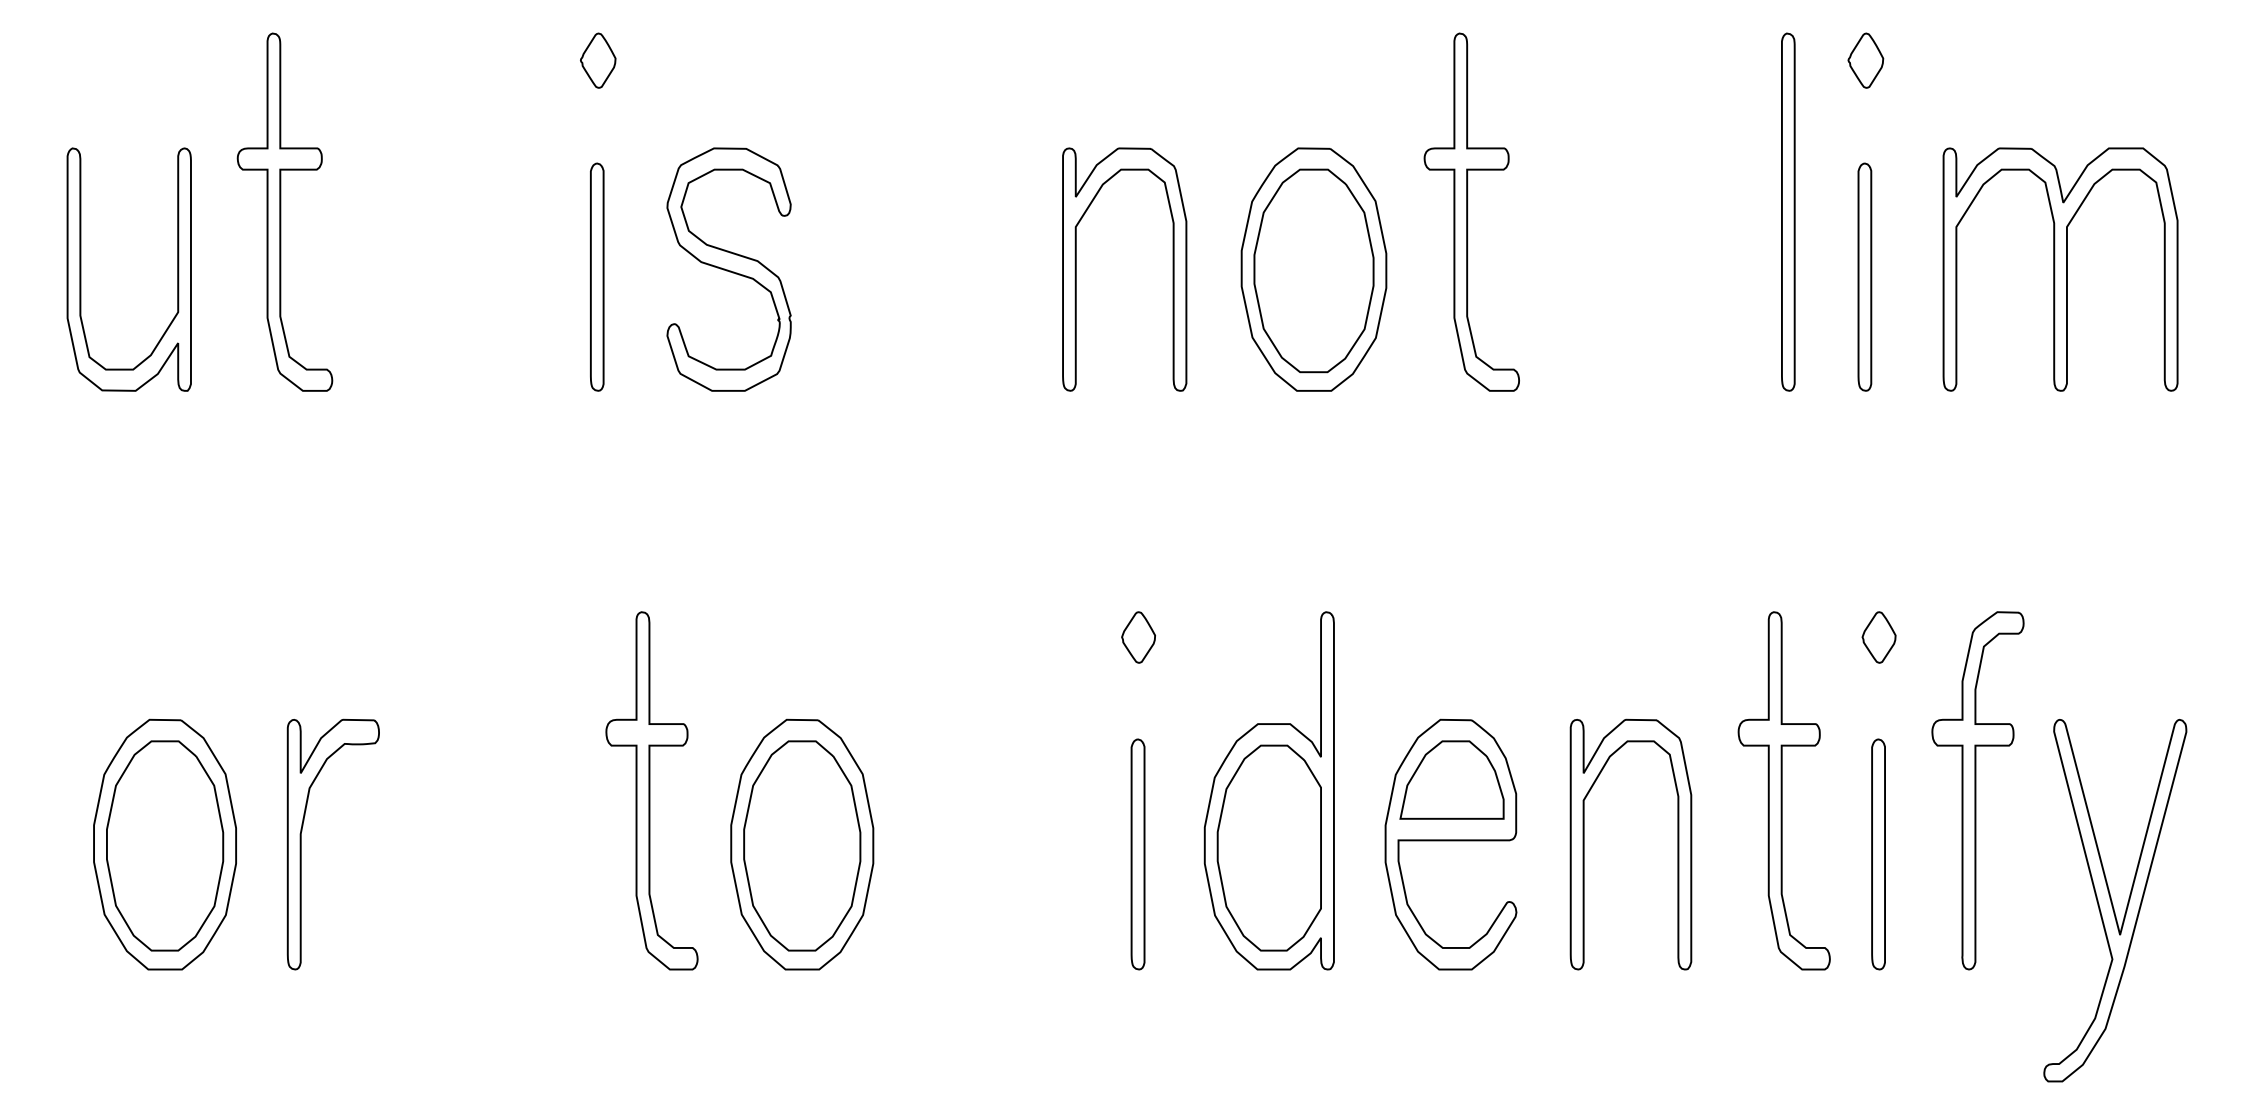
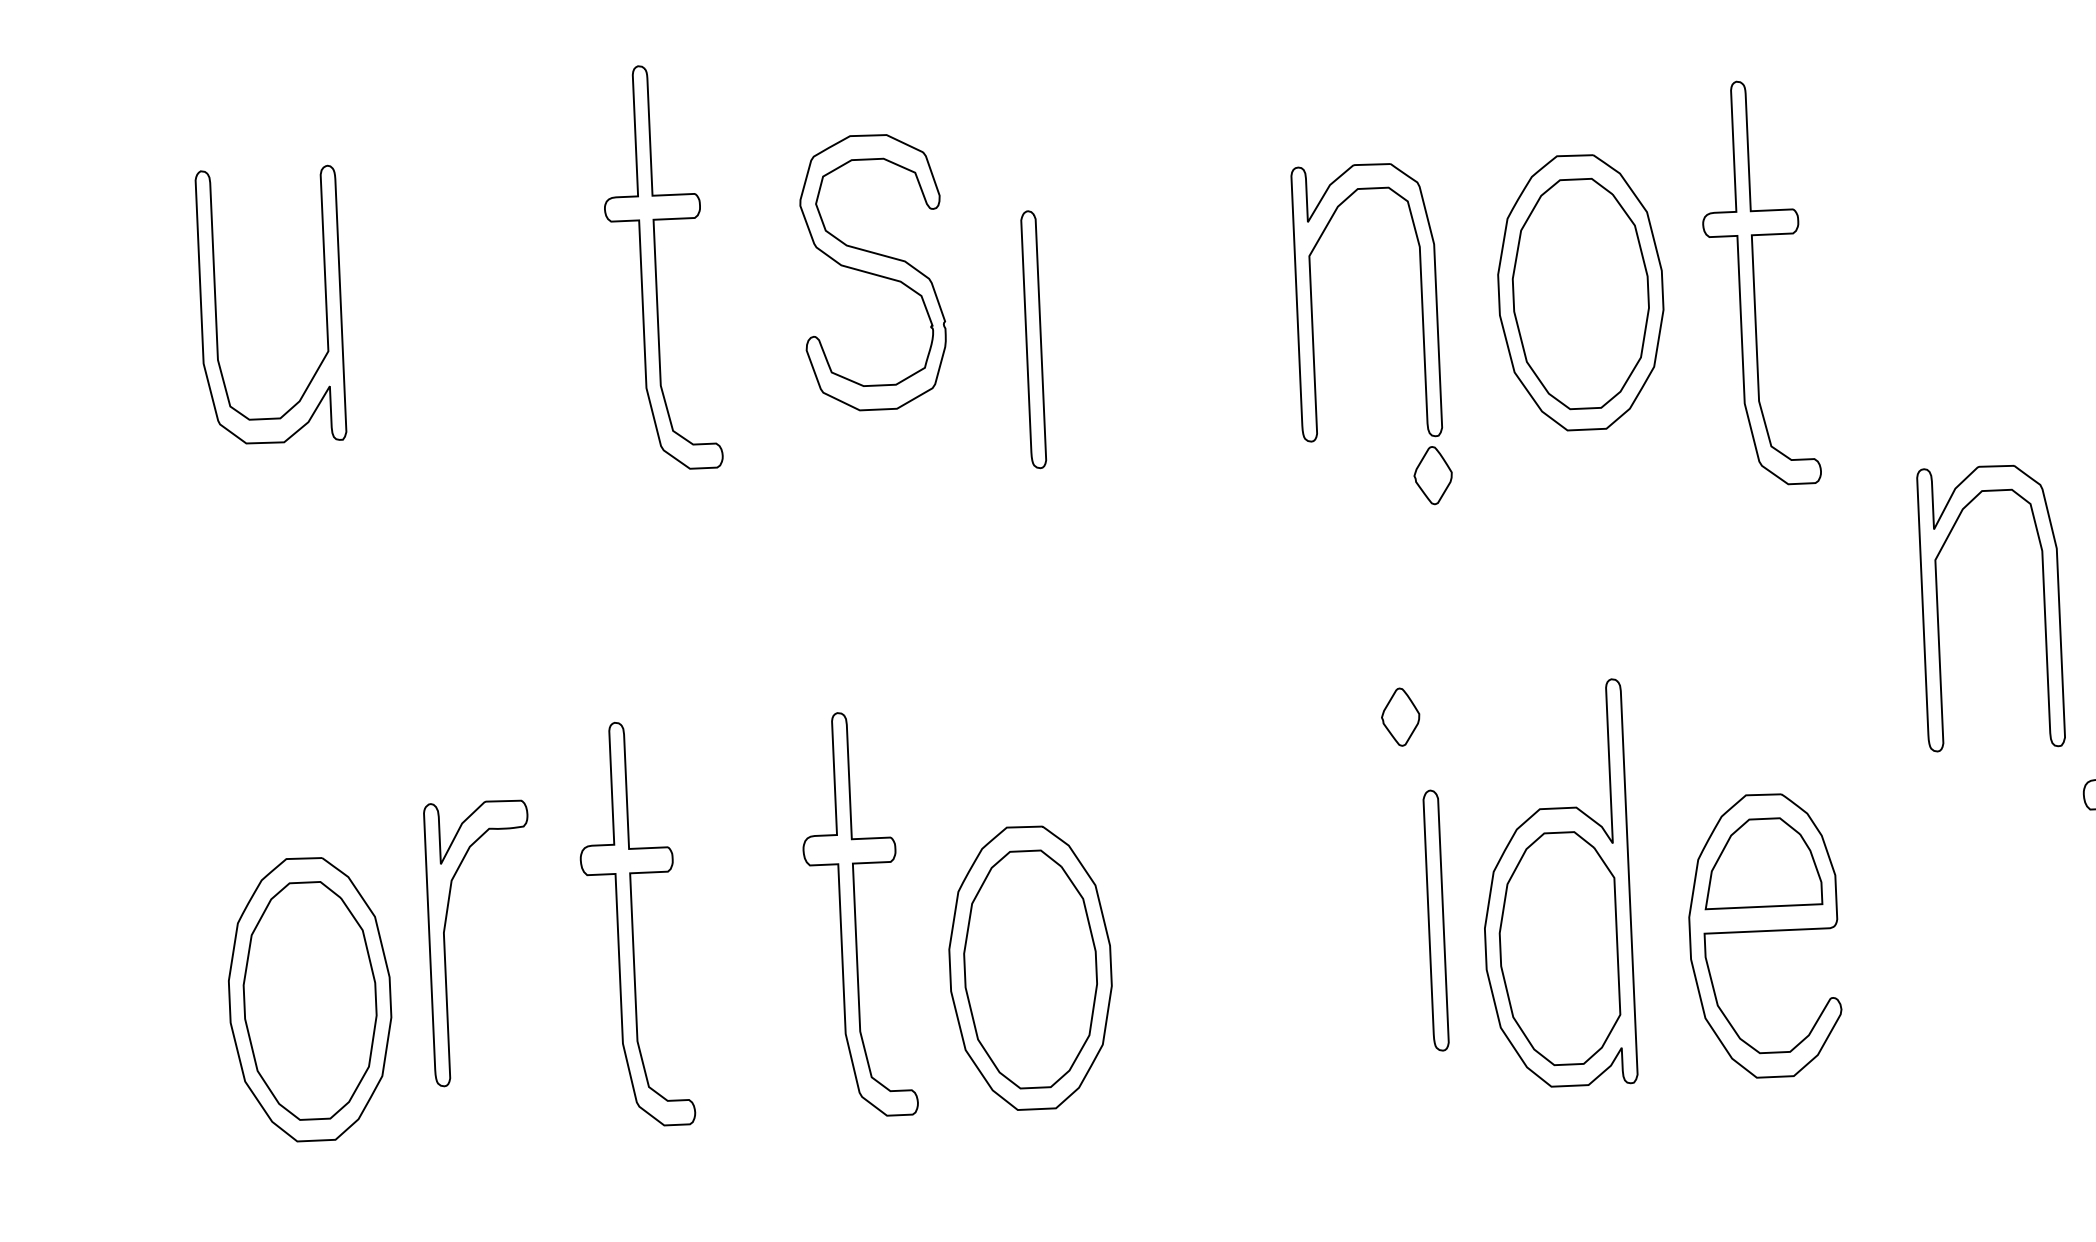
curve: (611, 53) -> (775, 82), removed
curve: (281, 211) -> (656, 267), moved
curve: (1468, 211) -> (1755, 282), moved
curve: (81, 269) -> (216, 307), moved
curve: (728, 269) -> (872, 272), moved
curve: (602, 276) -> (1039, 338), moved
curve: (1165, 416) -> (1420, 465), added
curve: (453, 790) -> (633, 923), added
curve: (301, 844) -> (445, 944), moved
curve: (1584, 844) -> (1938, 609), moved
curve: (1132, 854) -> (1429, 920), moved

